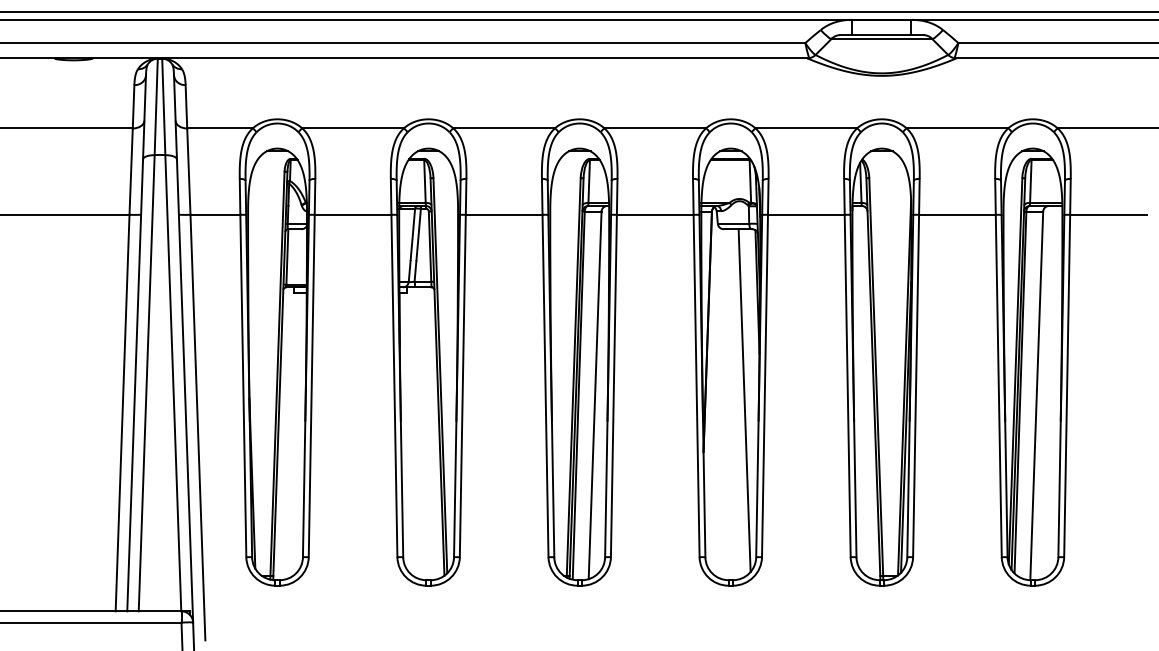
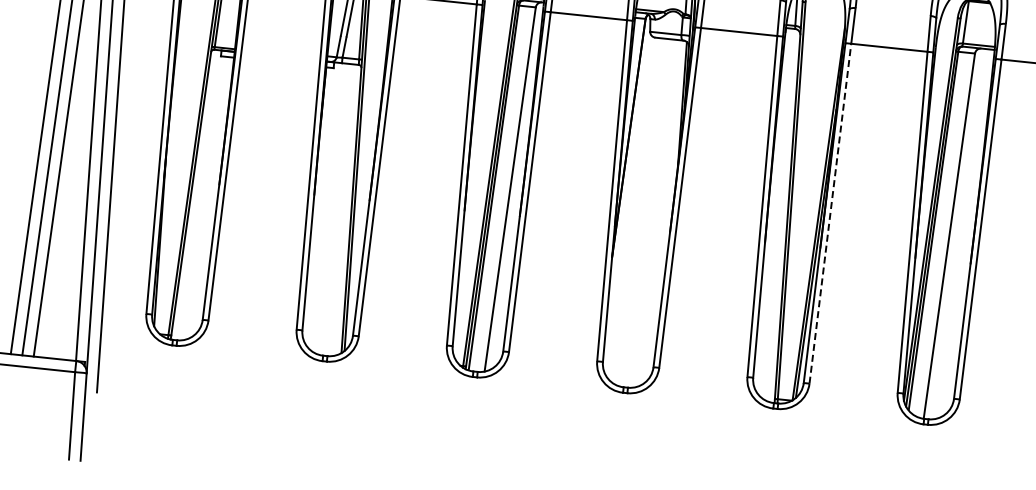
line: (916, 385) -> (830, 213), solid -> dashed
line: (744, 400) -> (658, 210), removed

